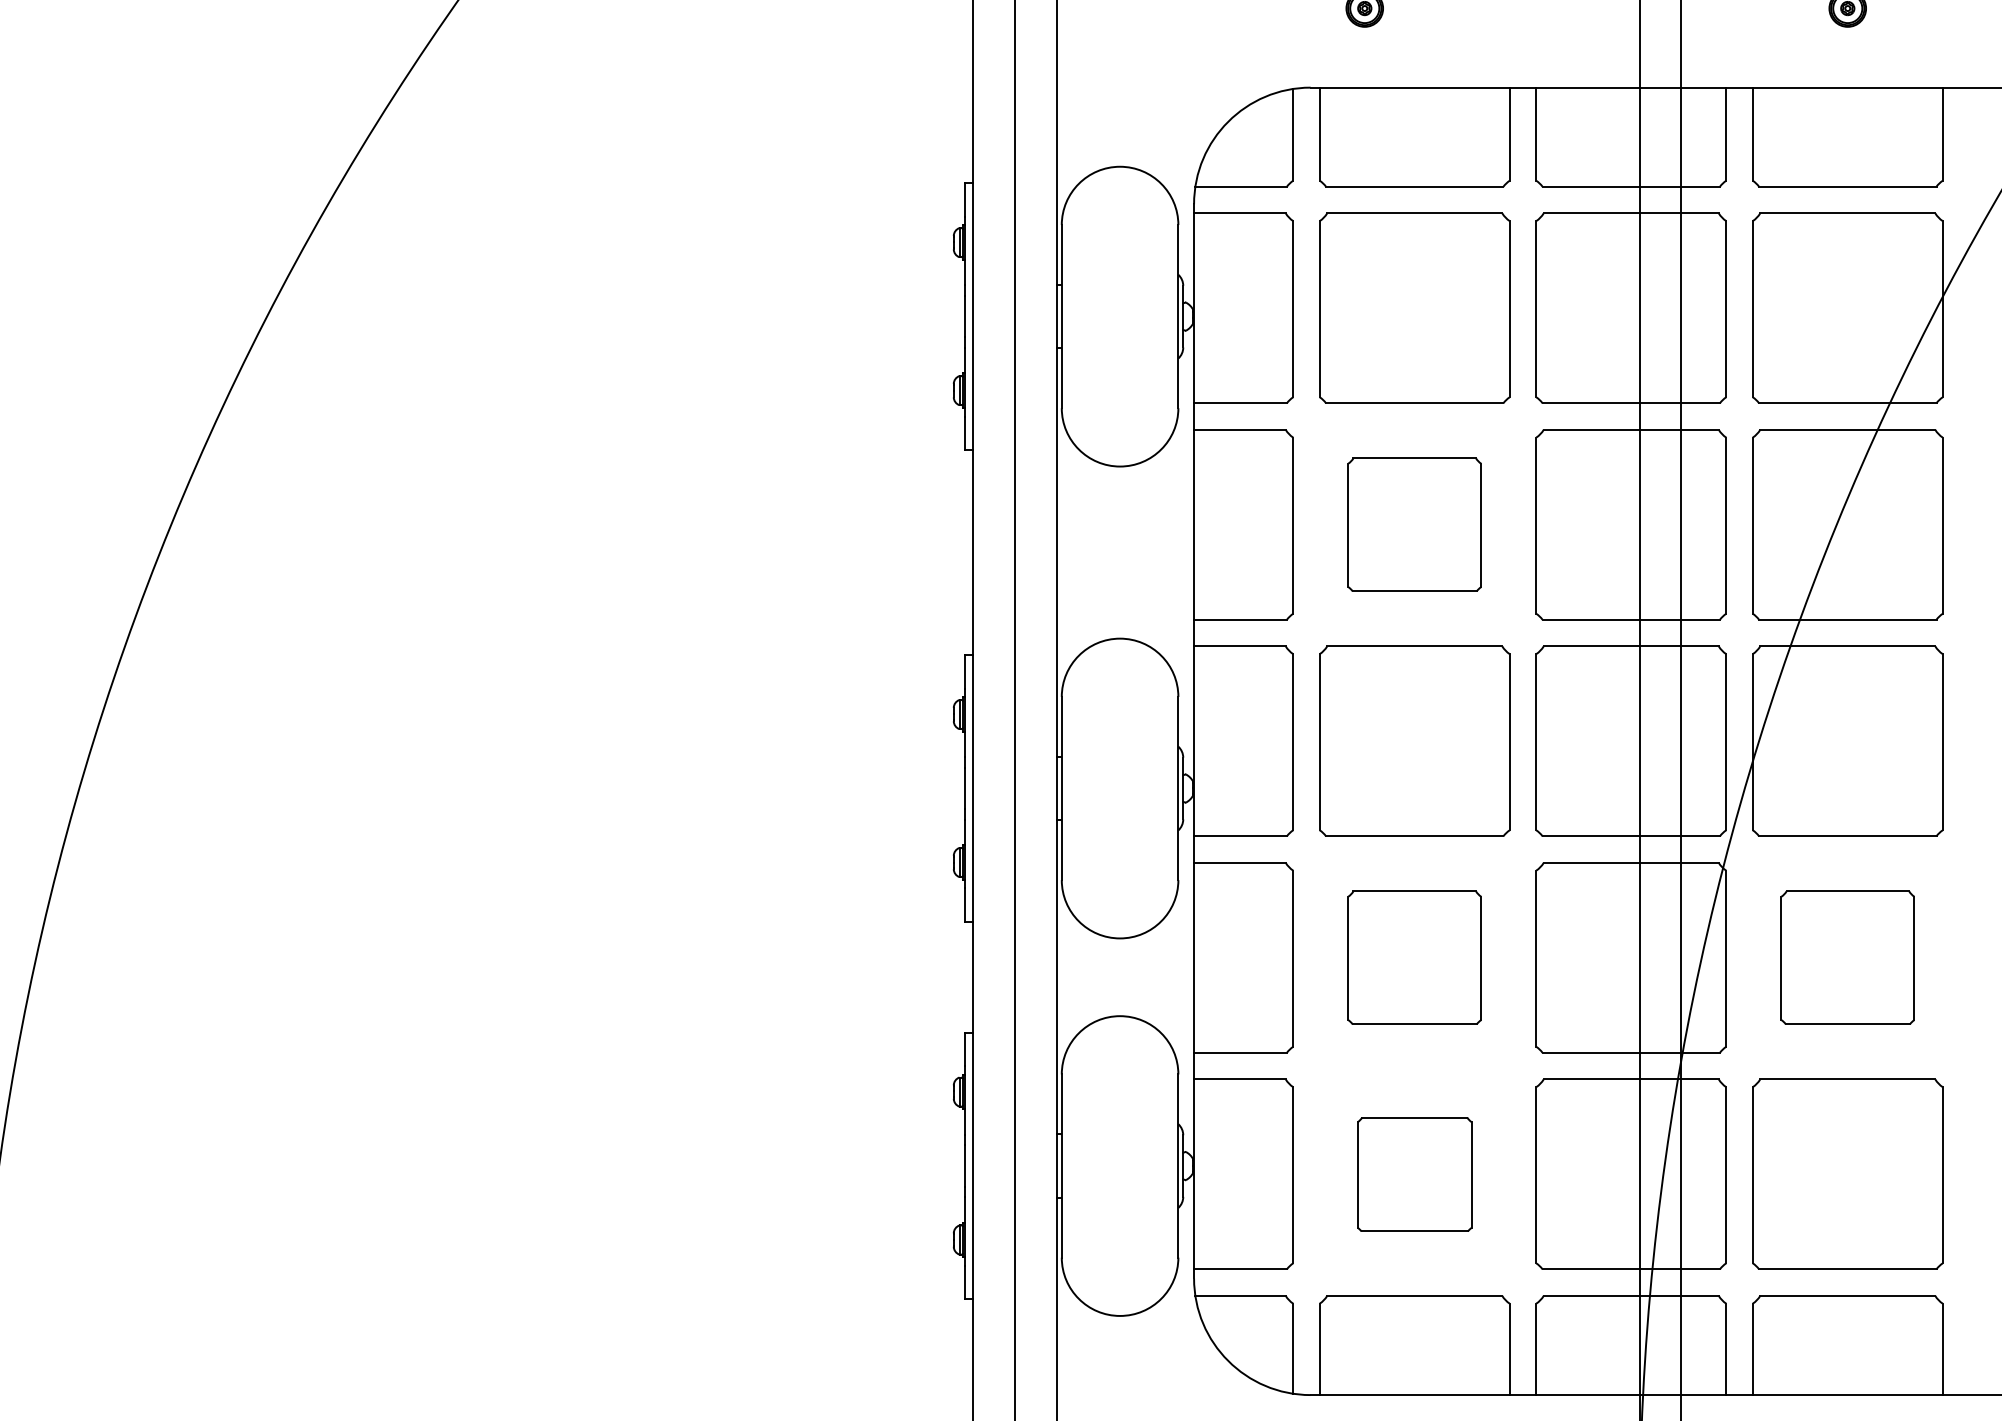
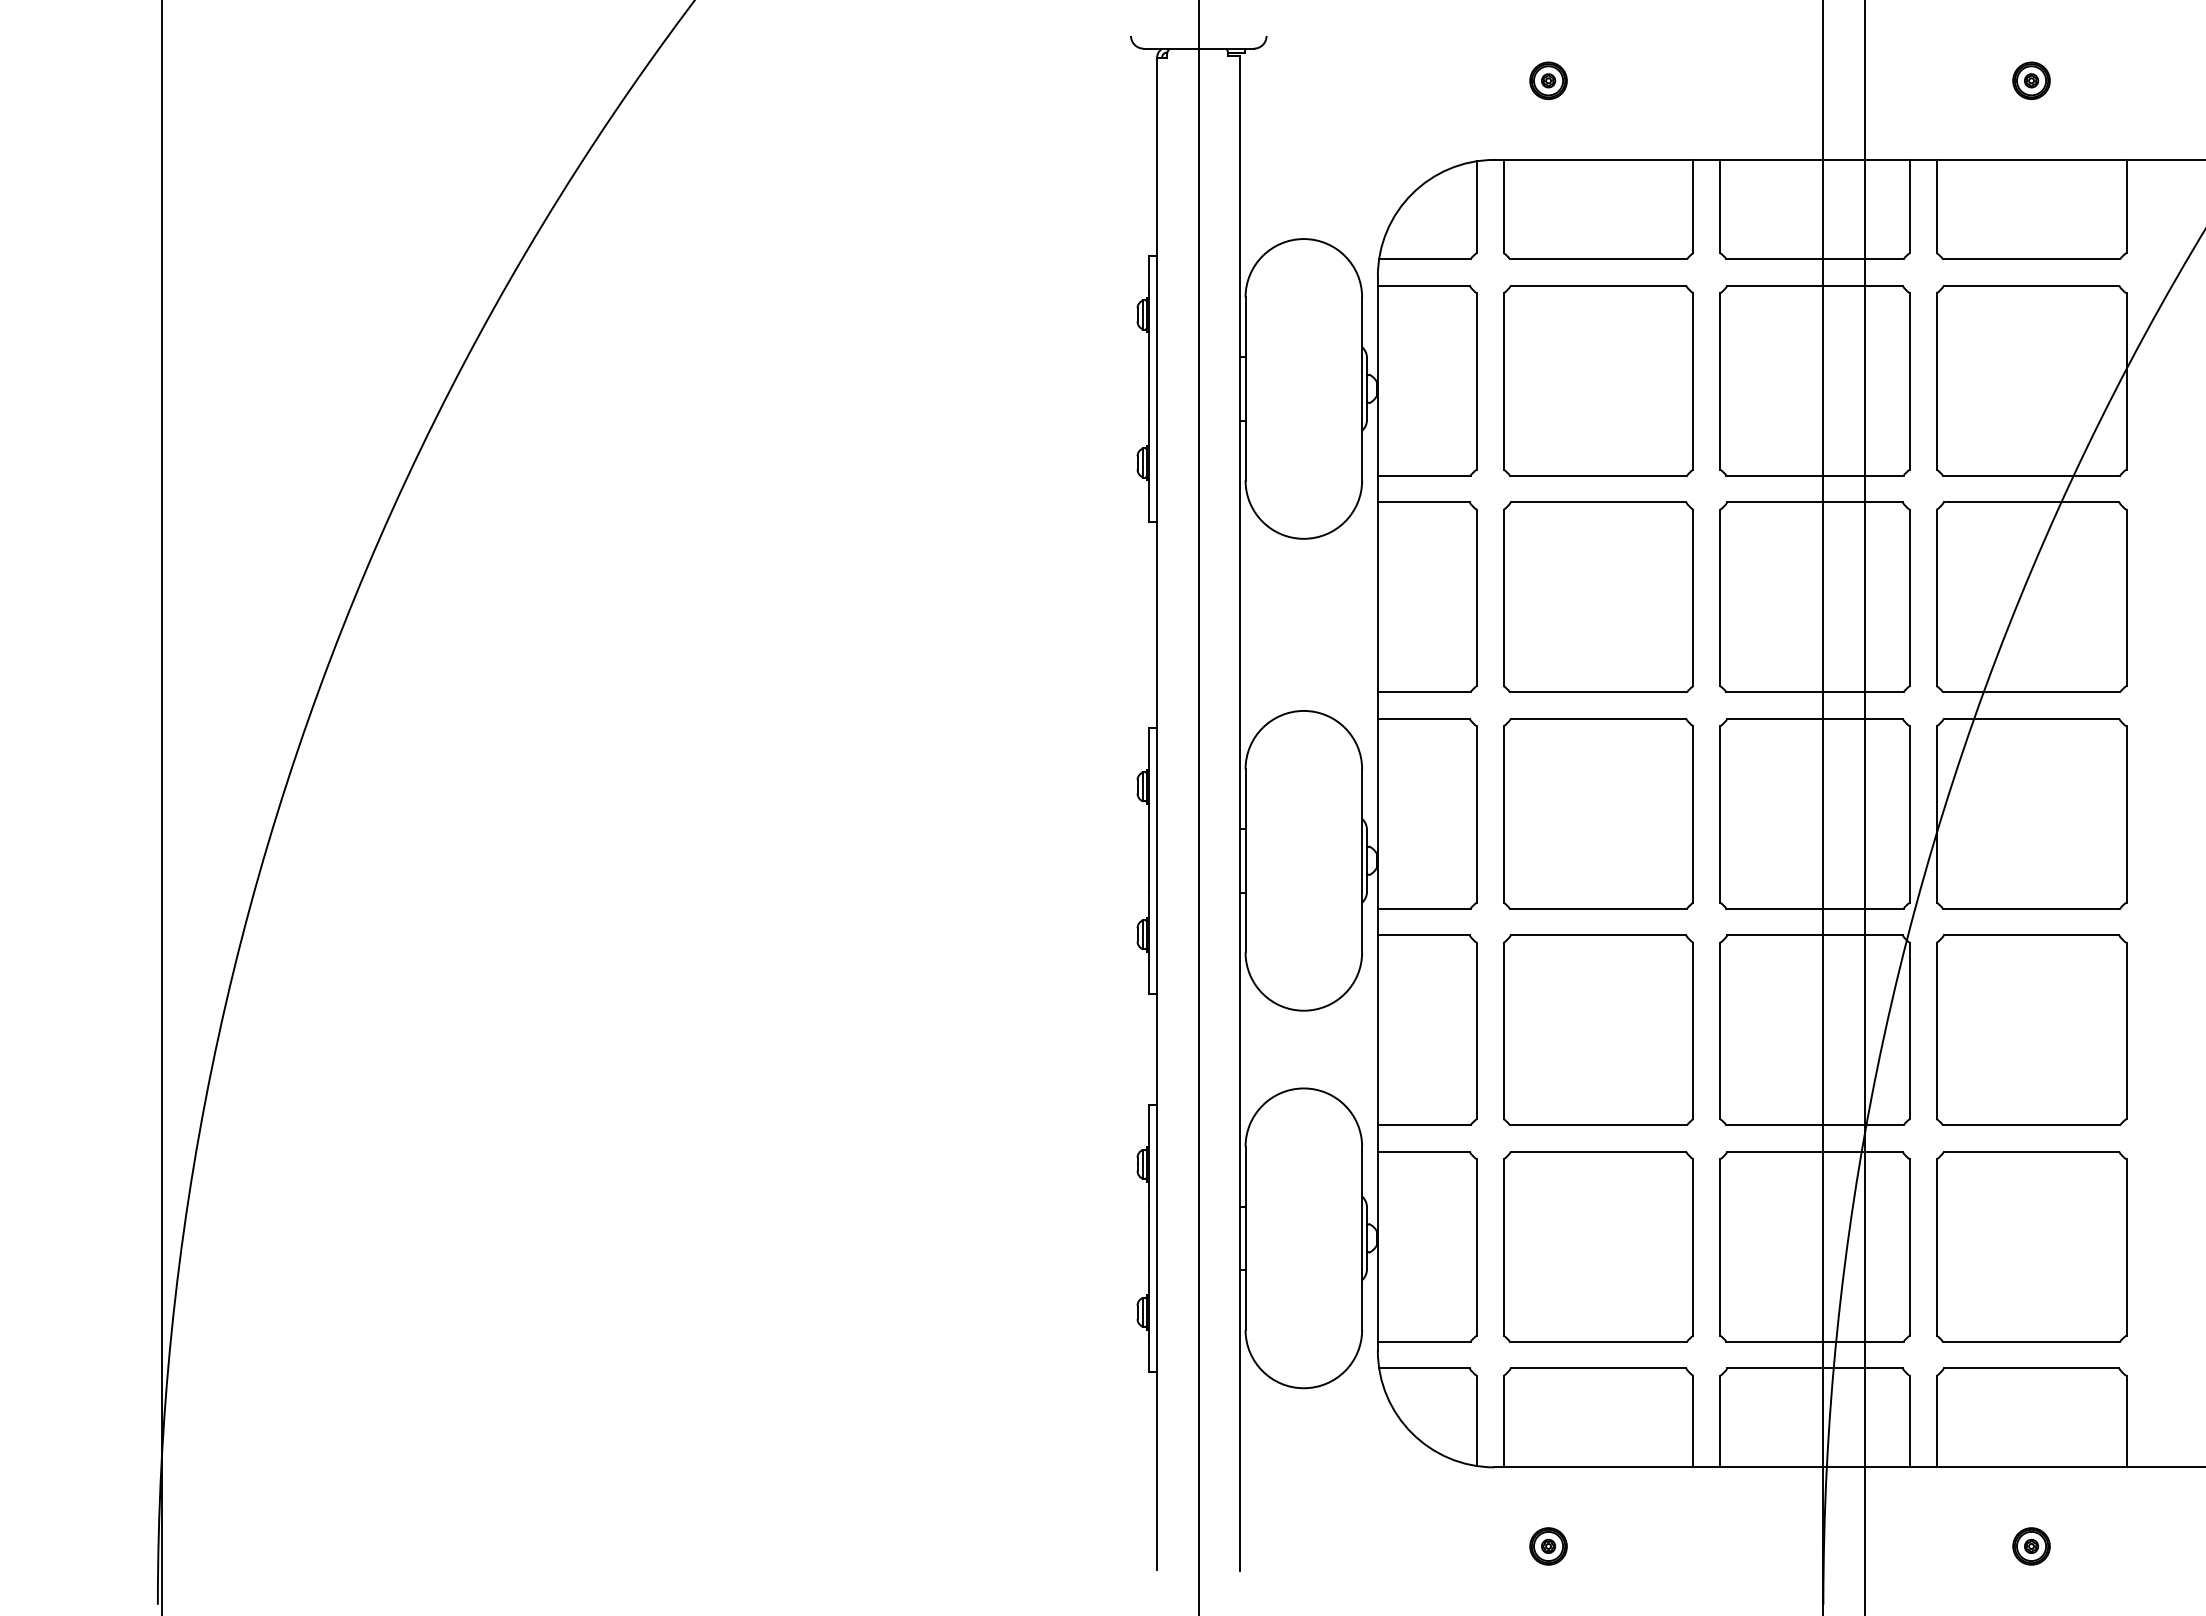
part: (1414, 524) -> (1598, 596), size x1.43
part: (1414, 957) -> (1598, 1029), size x1.43
part: (1847, 957) -> (2031, 1029), size x1.43
part: (1414, 1174) -> (1598, 1246), size x1.67

